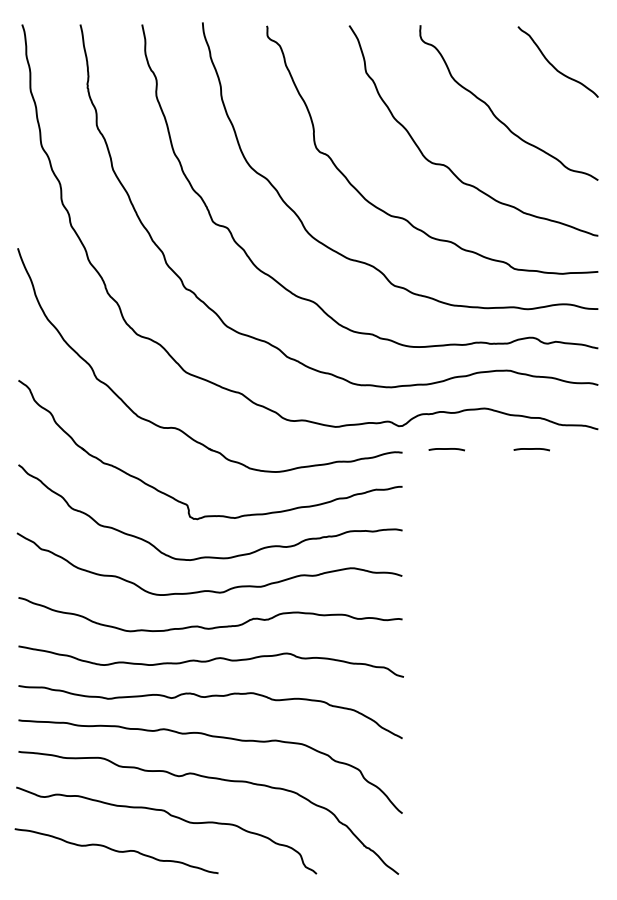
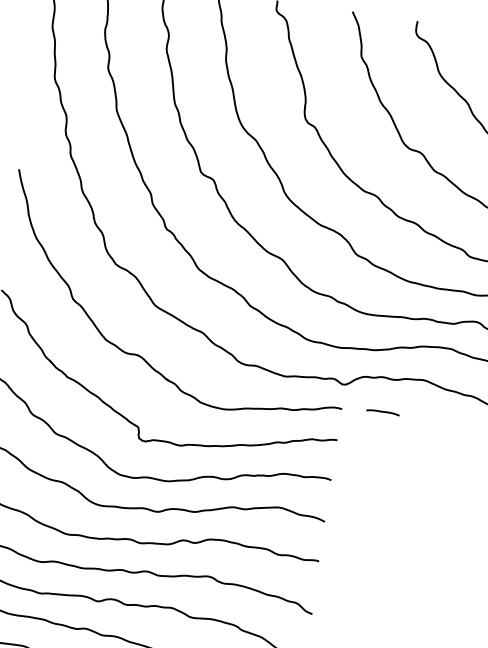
curve: (531, 449) -> (460, 424), removed

